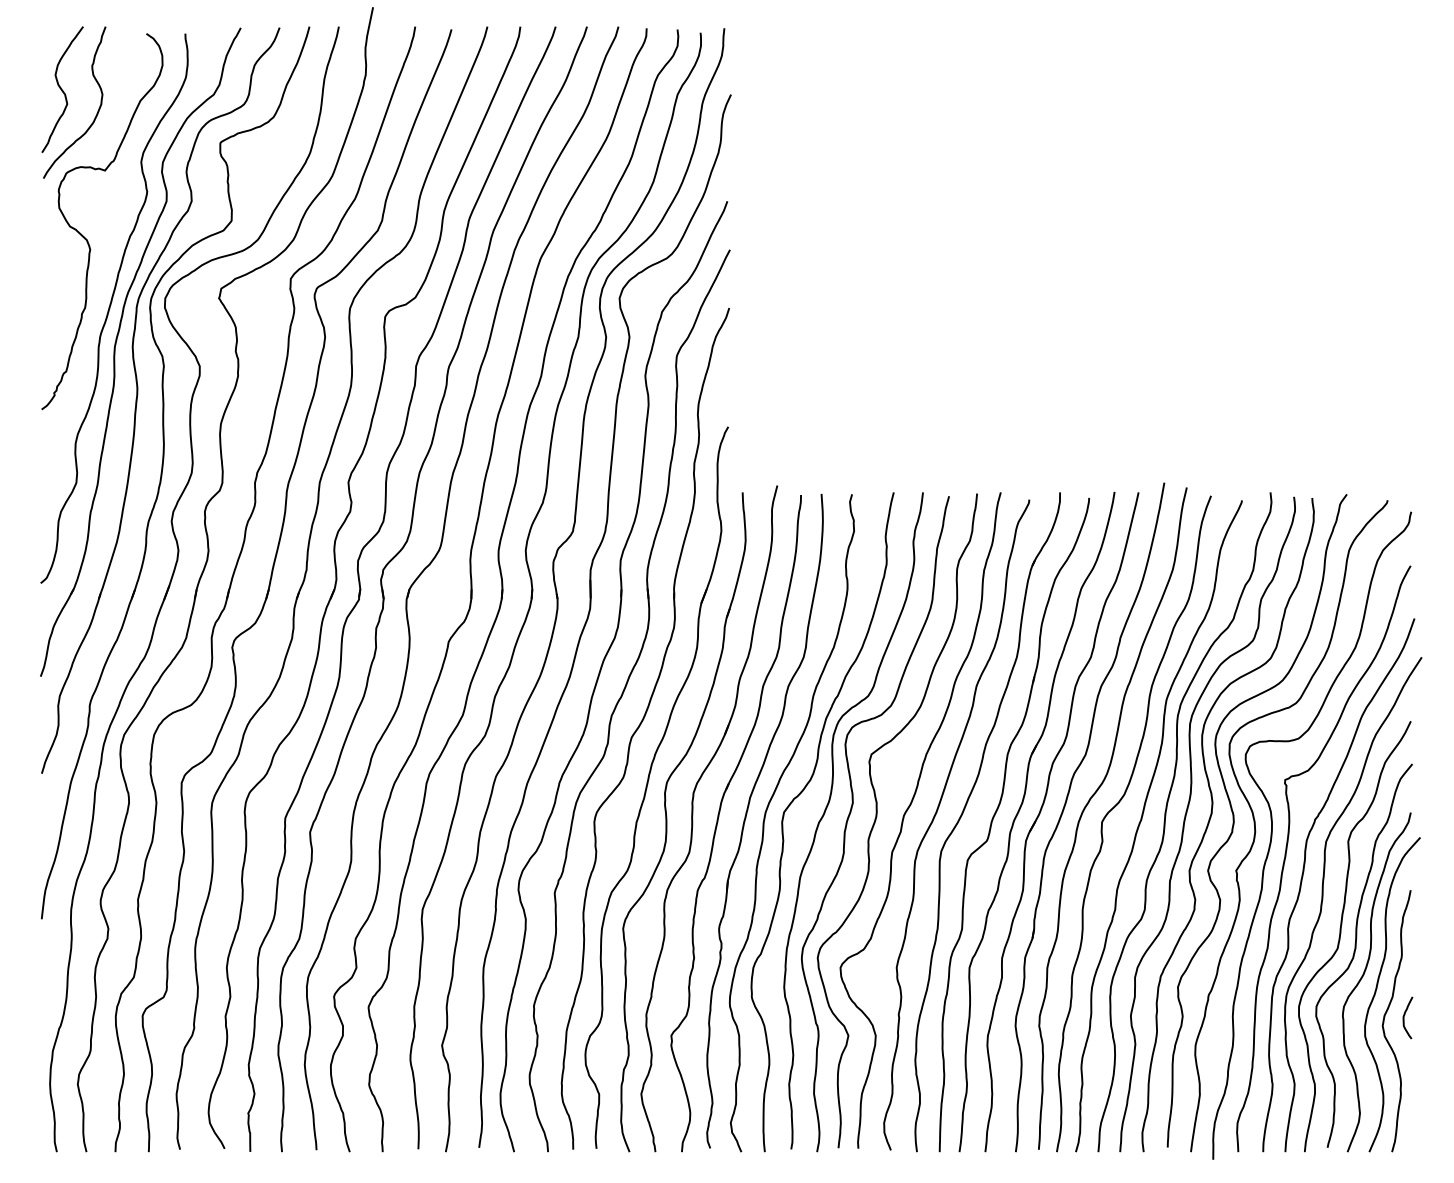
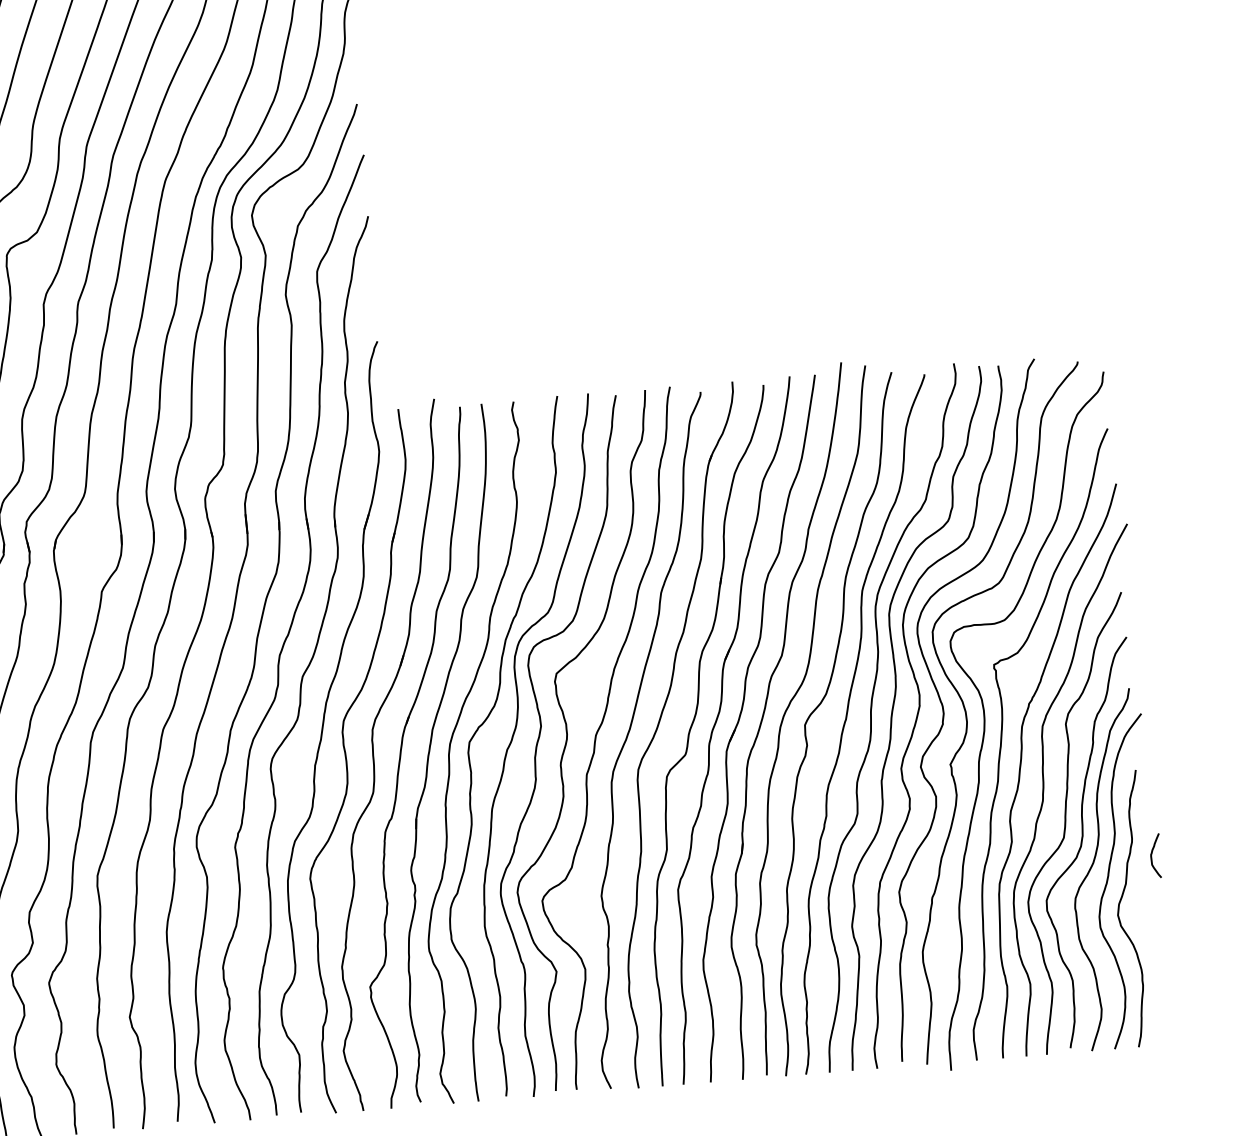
curve: (1405, 1015) -> (1153, 853), moved

